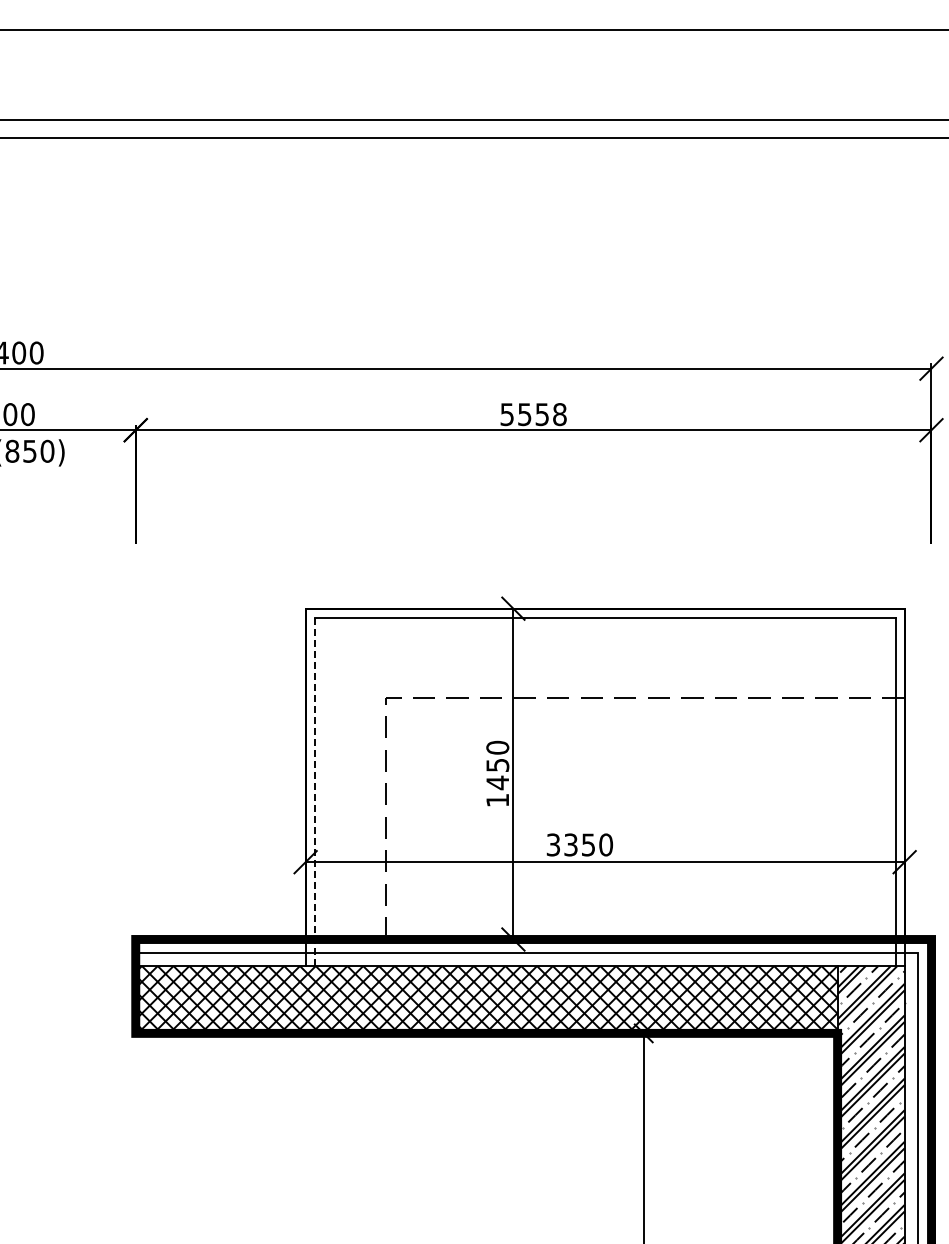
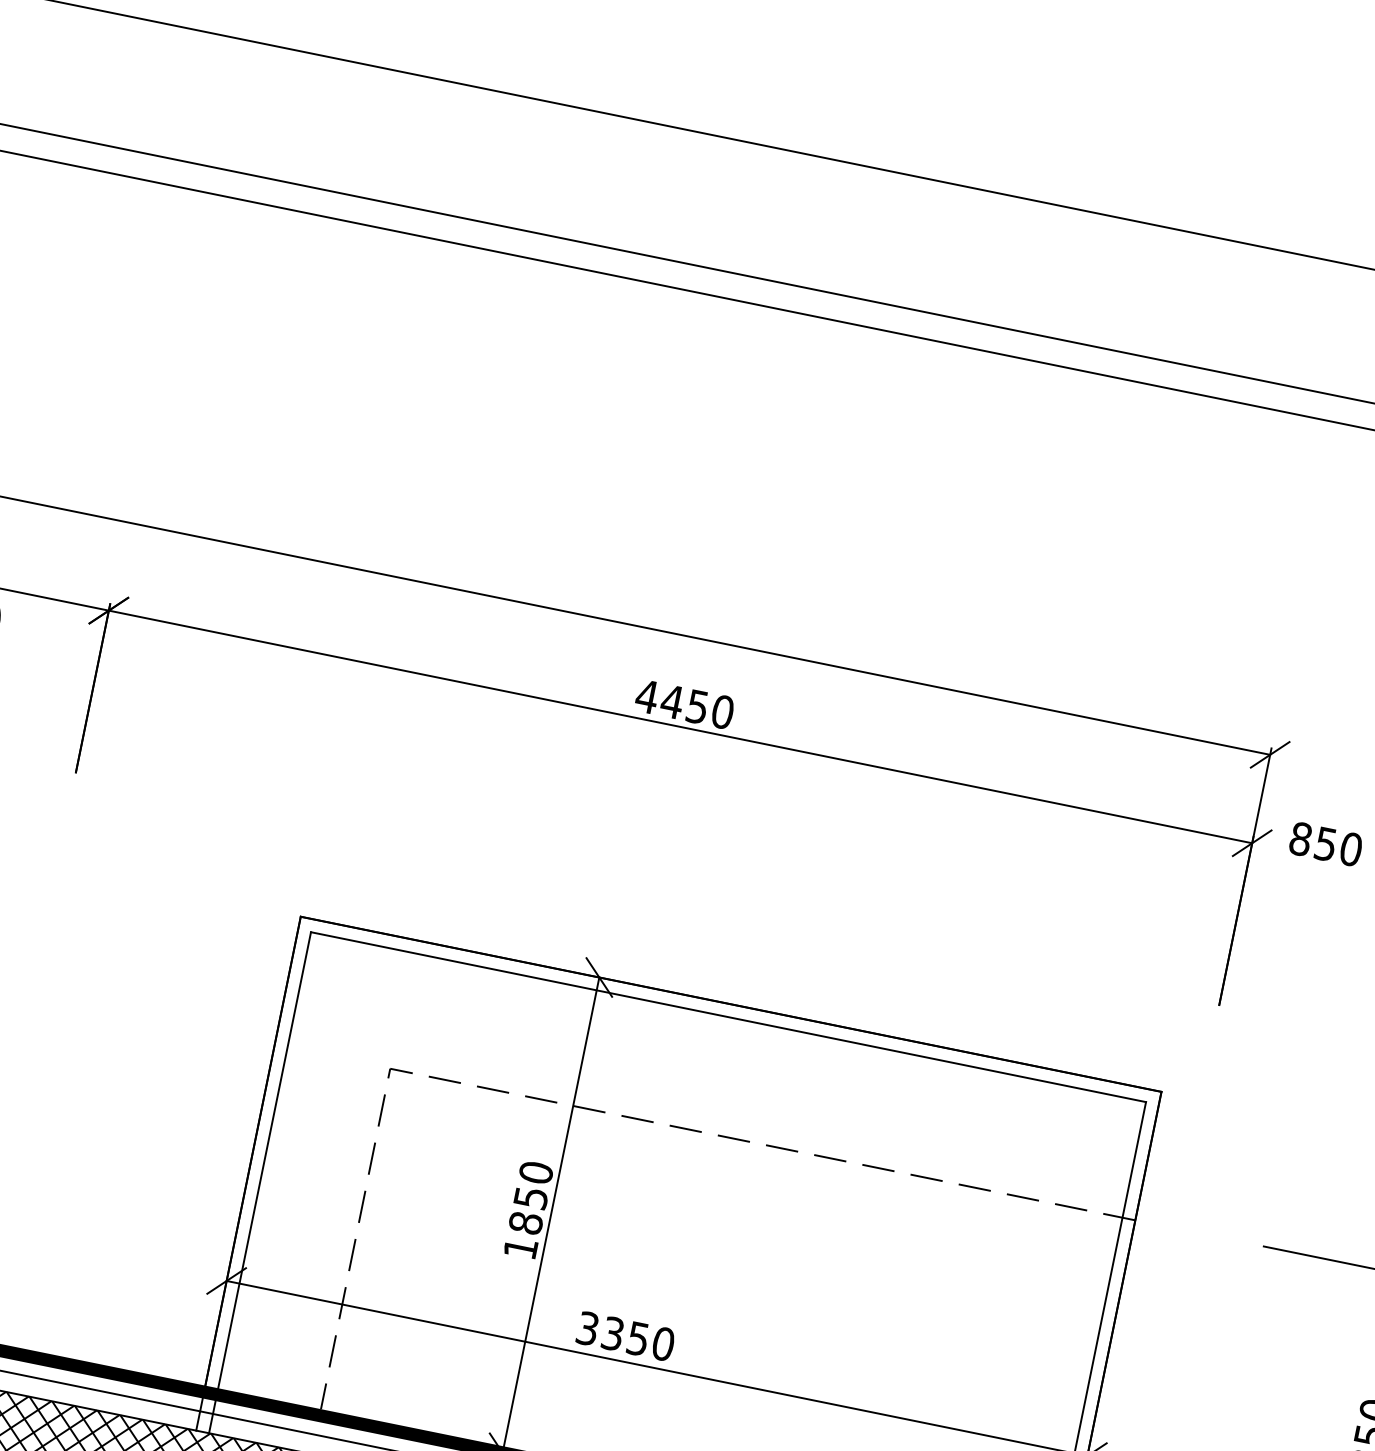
text: (532, 414) -> (683, 704), 5558 -> 4450
text: (497, 782) -> (525, 1222), 1450 -> 1850
line: (314, 791) -> (260, 1181), dashed -> solid

